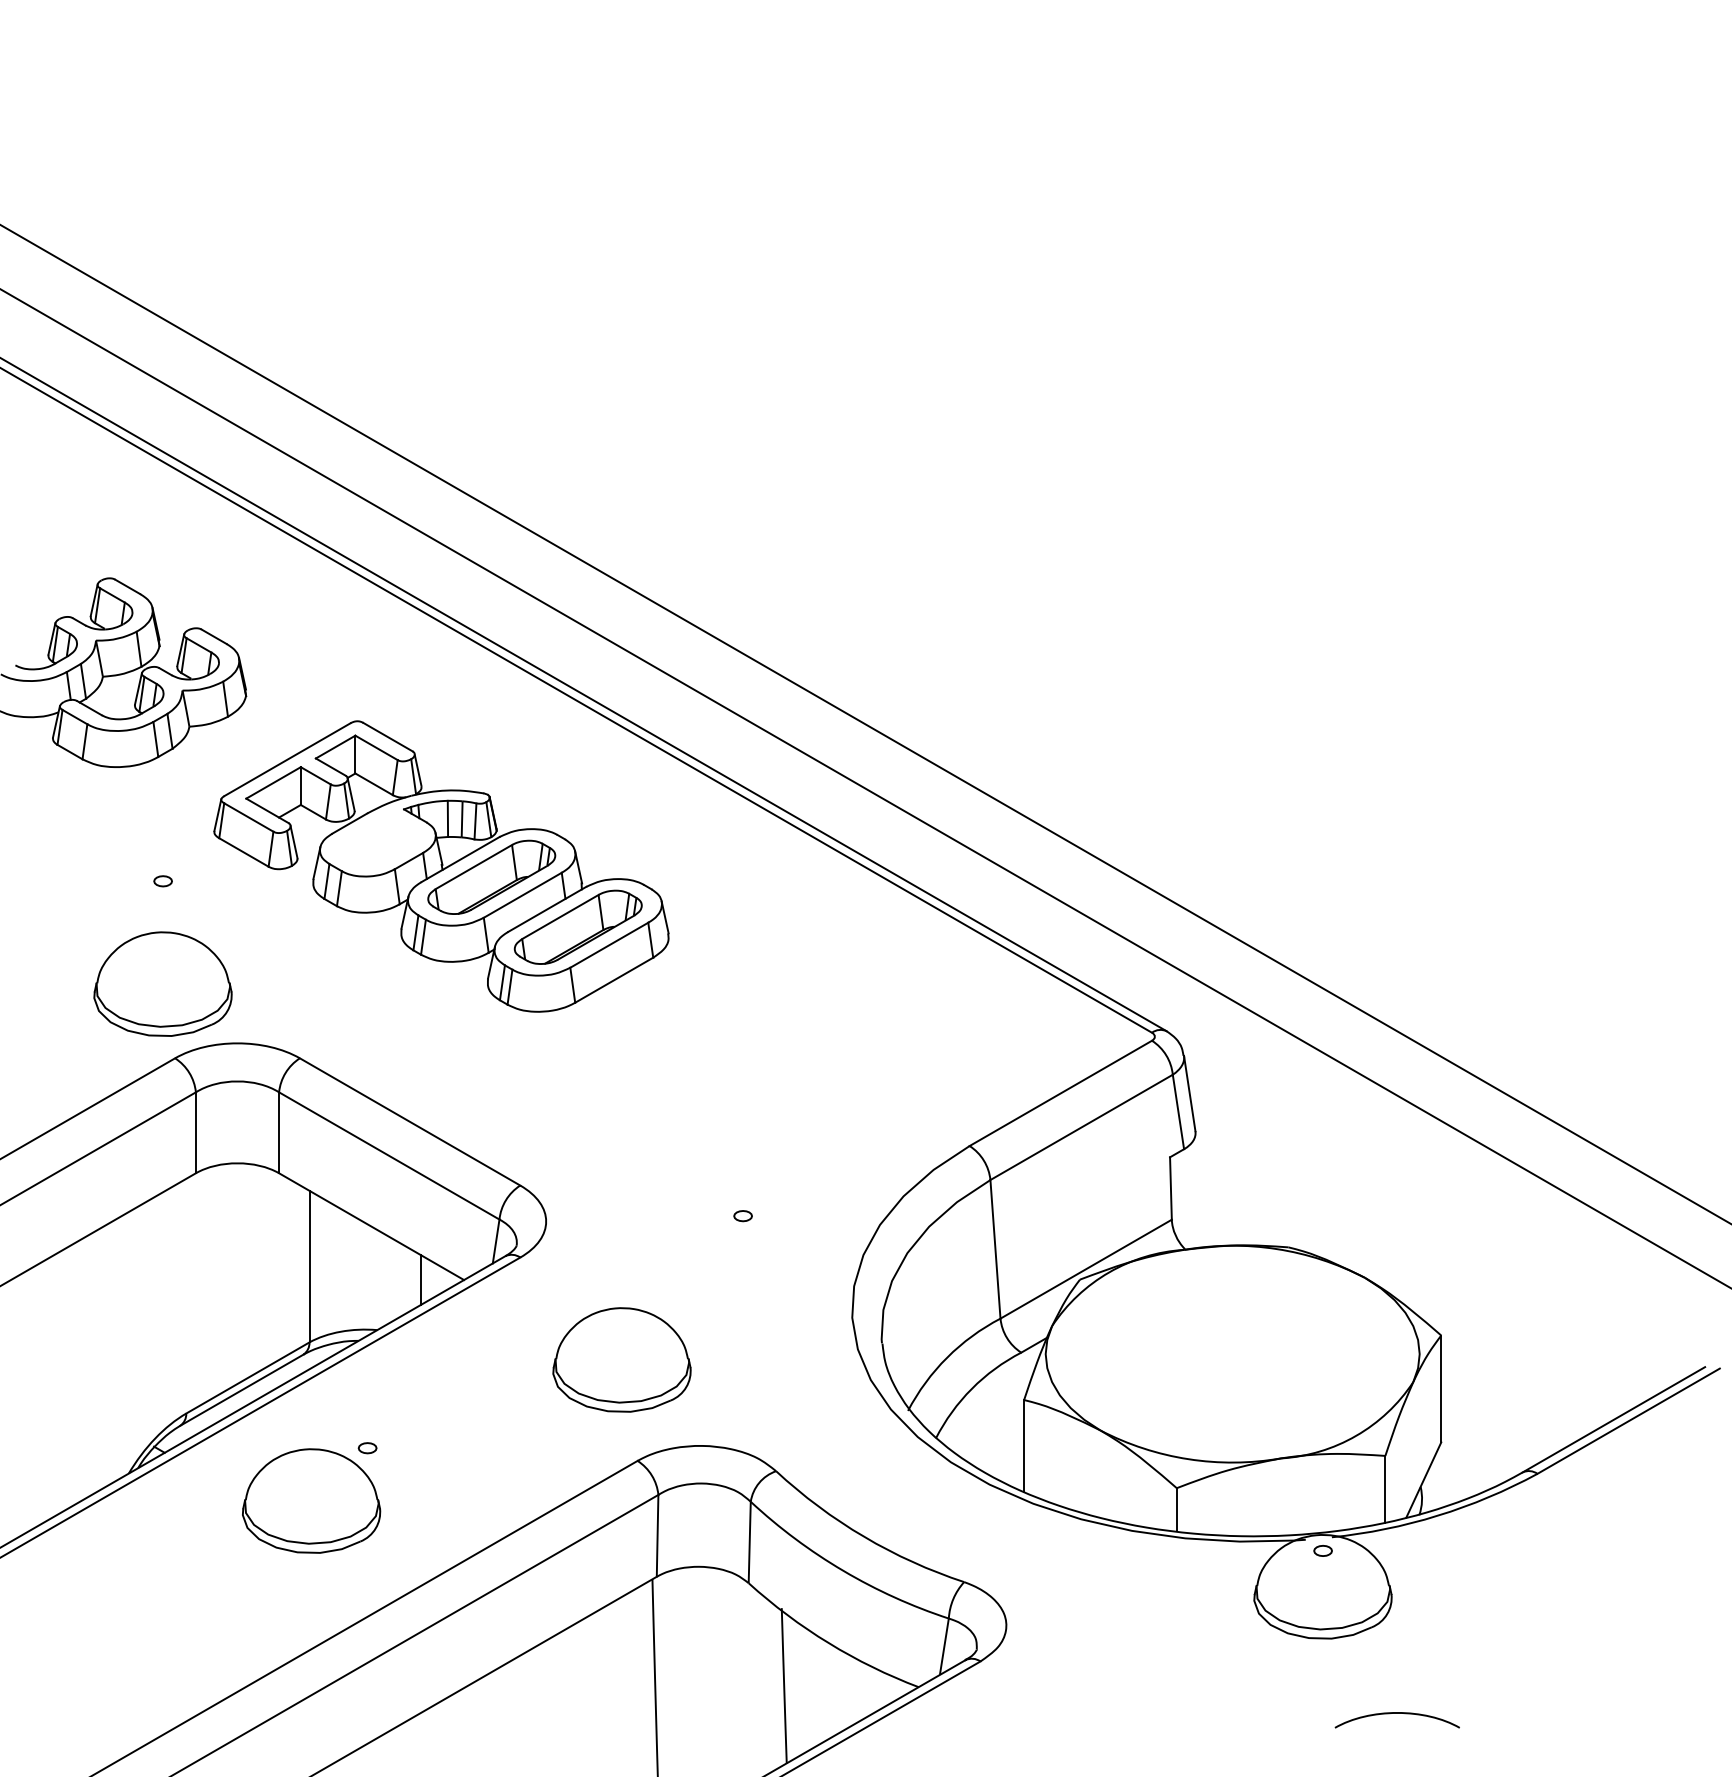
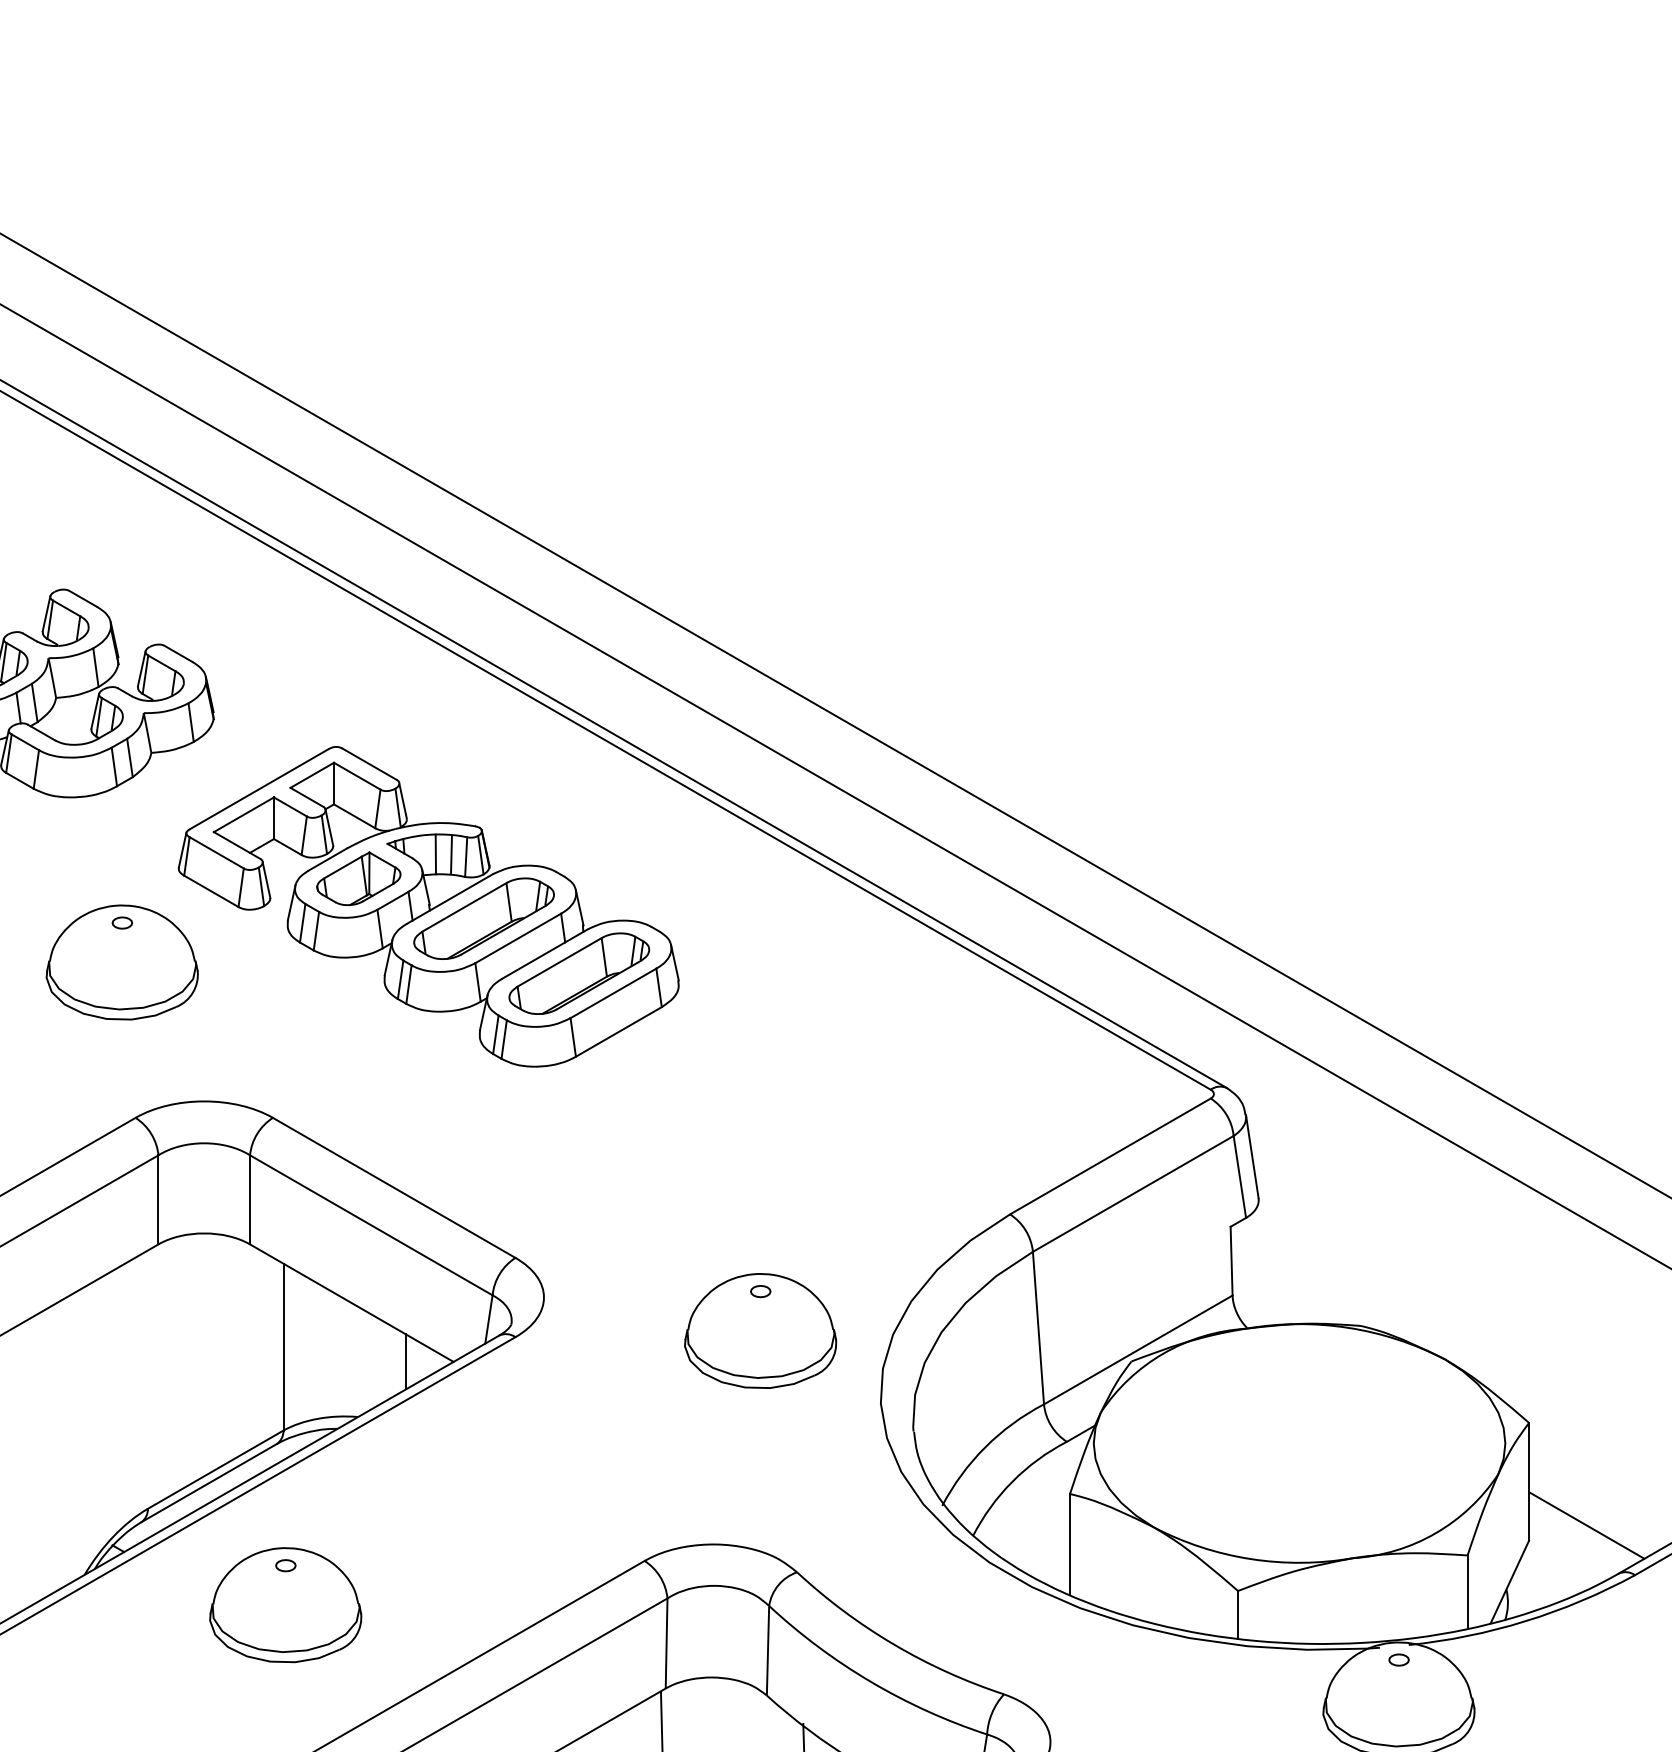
part: (377, 840) -> (358, 878), added
part: (162, 983) -> (121, 961), moved
part: (621, 1359) -> (760, 1330), moved
line: (1493, 1428) -> (1586, 1525), added
part: (367, 1448) -> (285, 1566), moved

